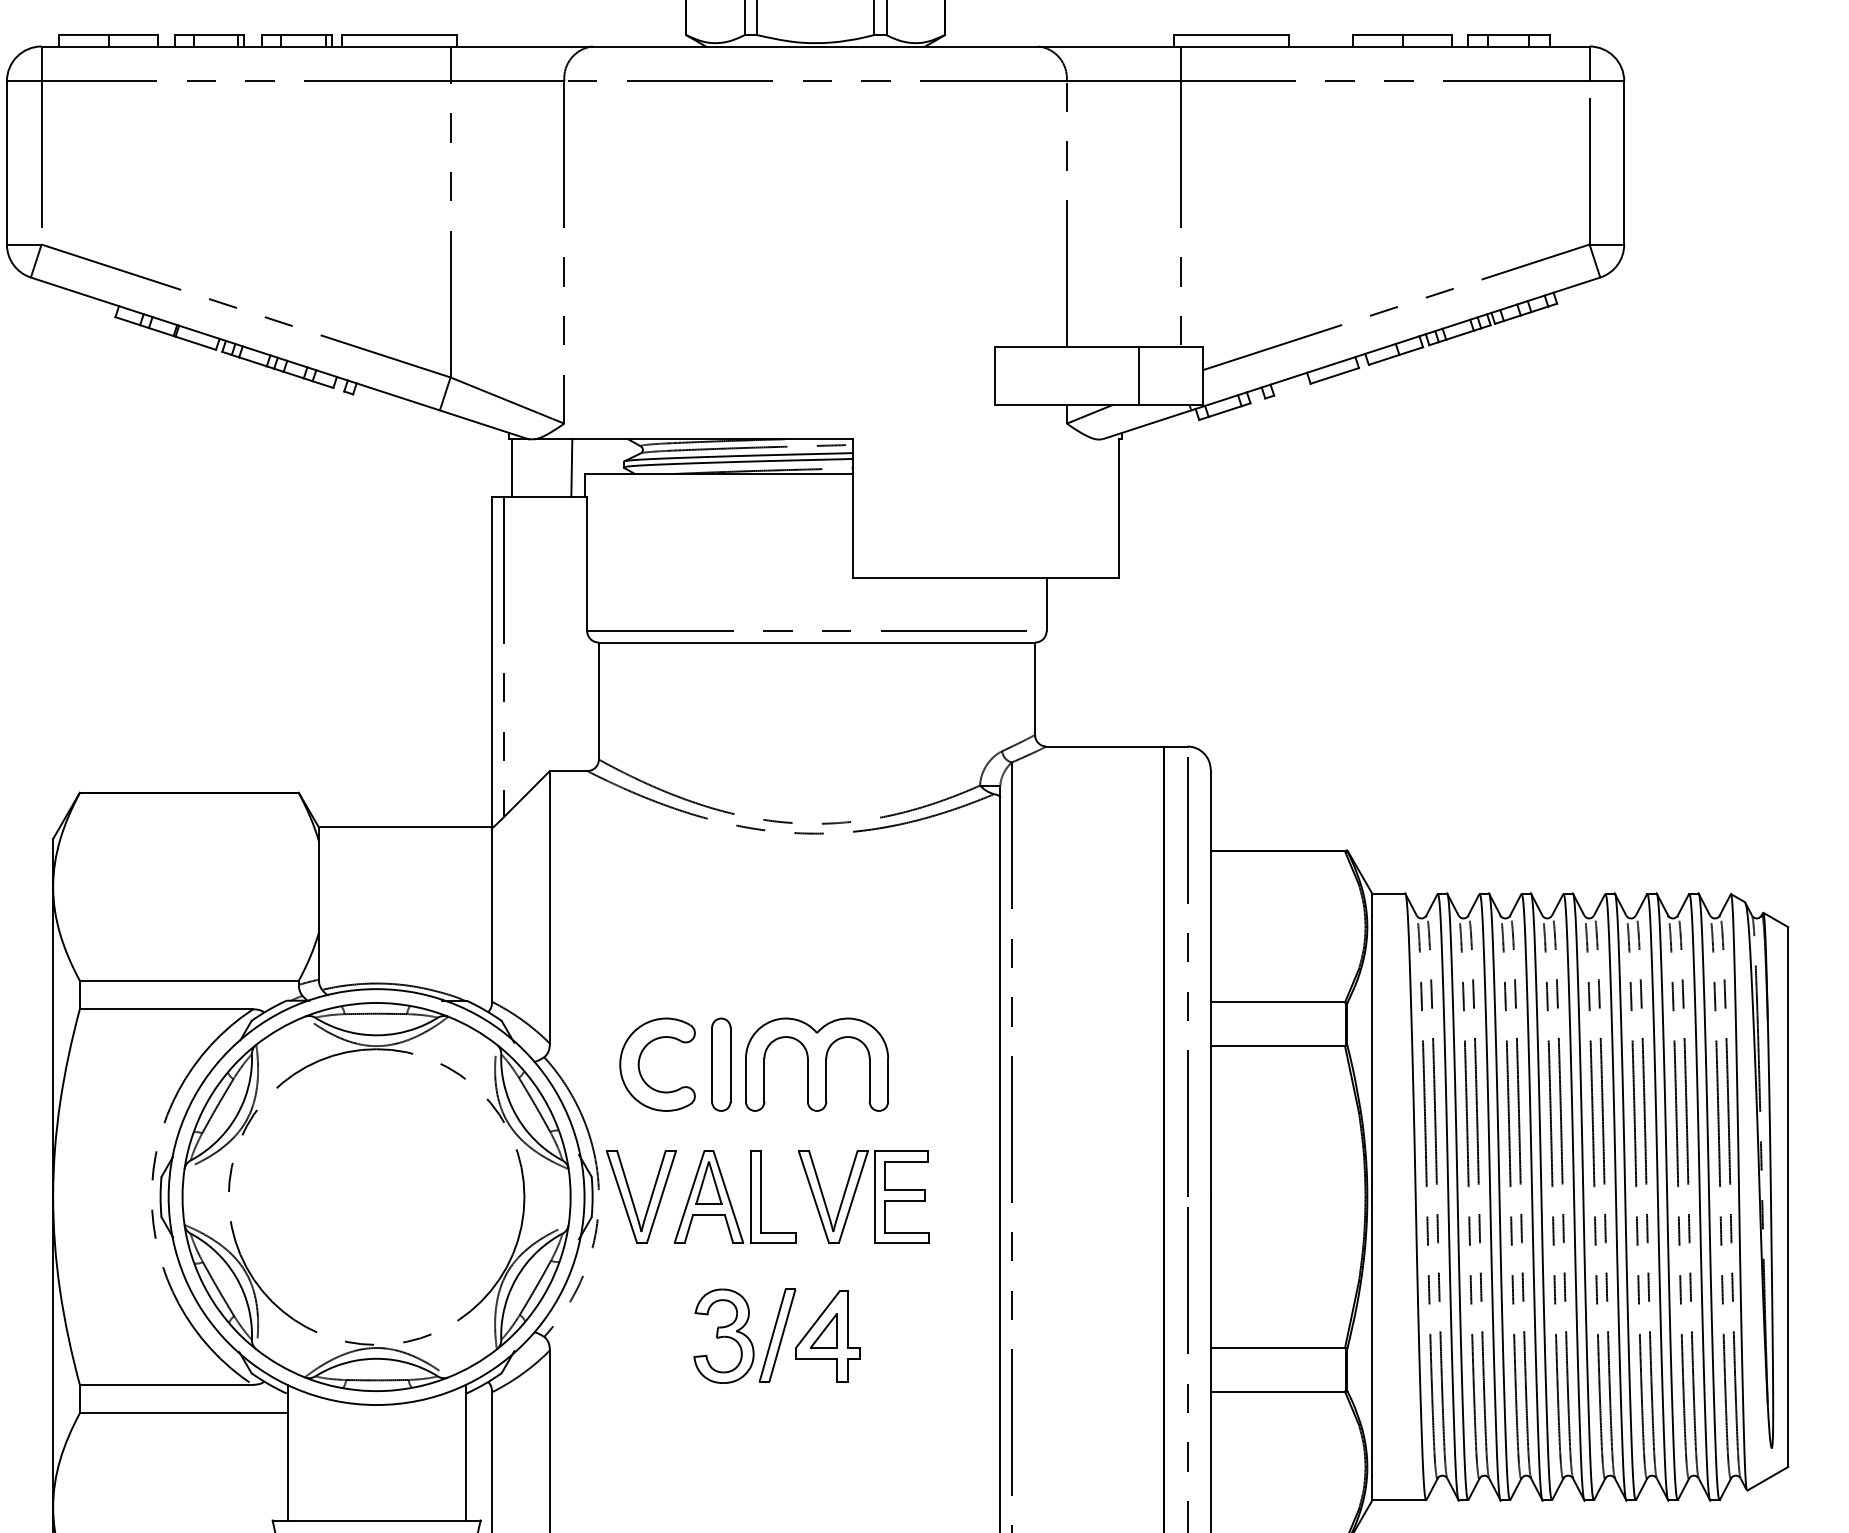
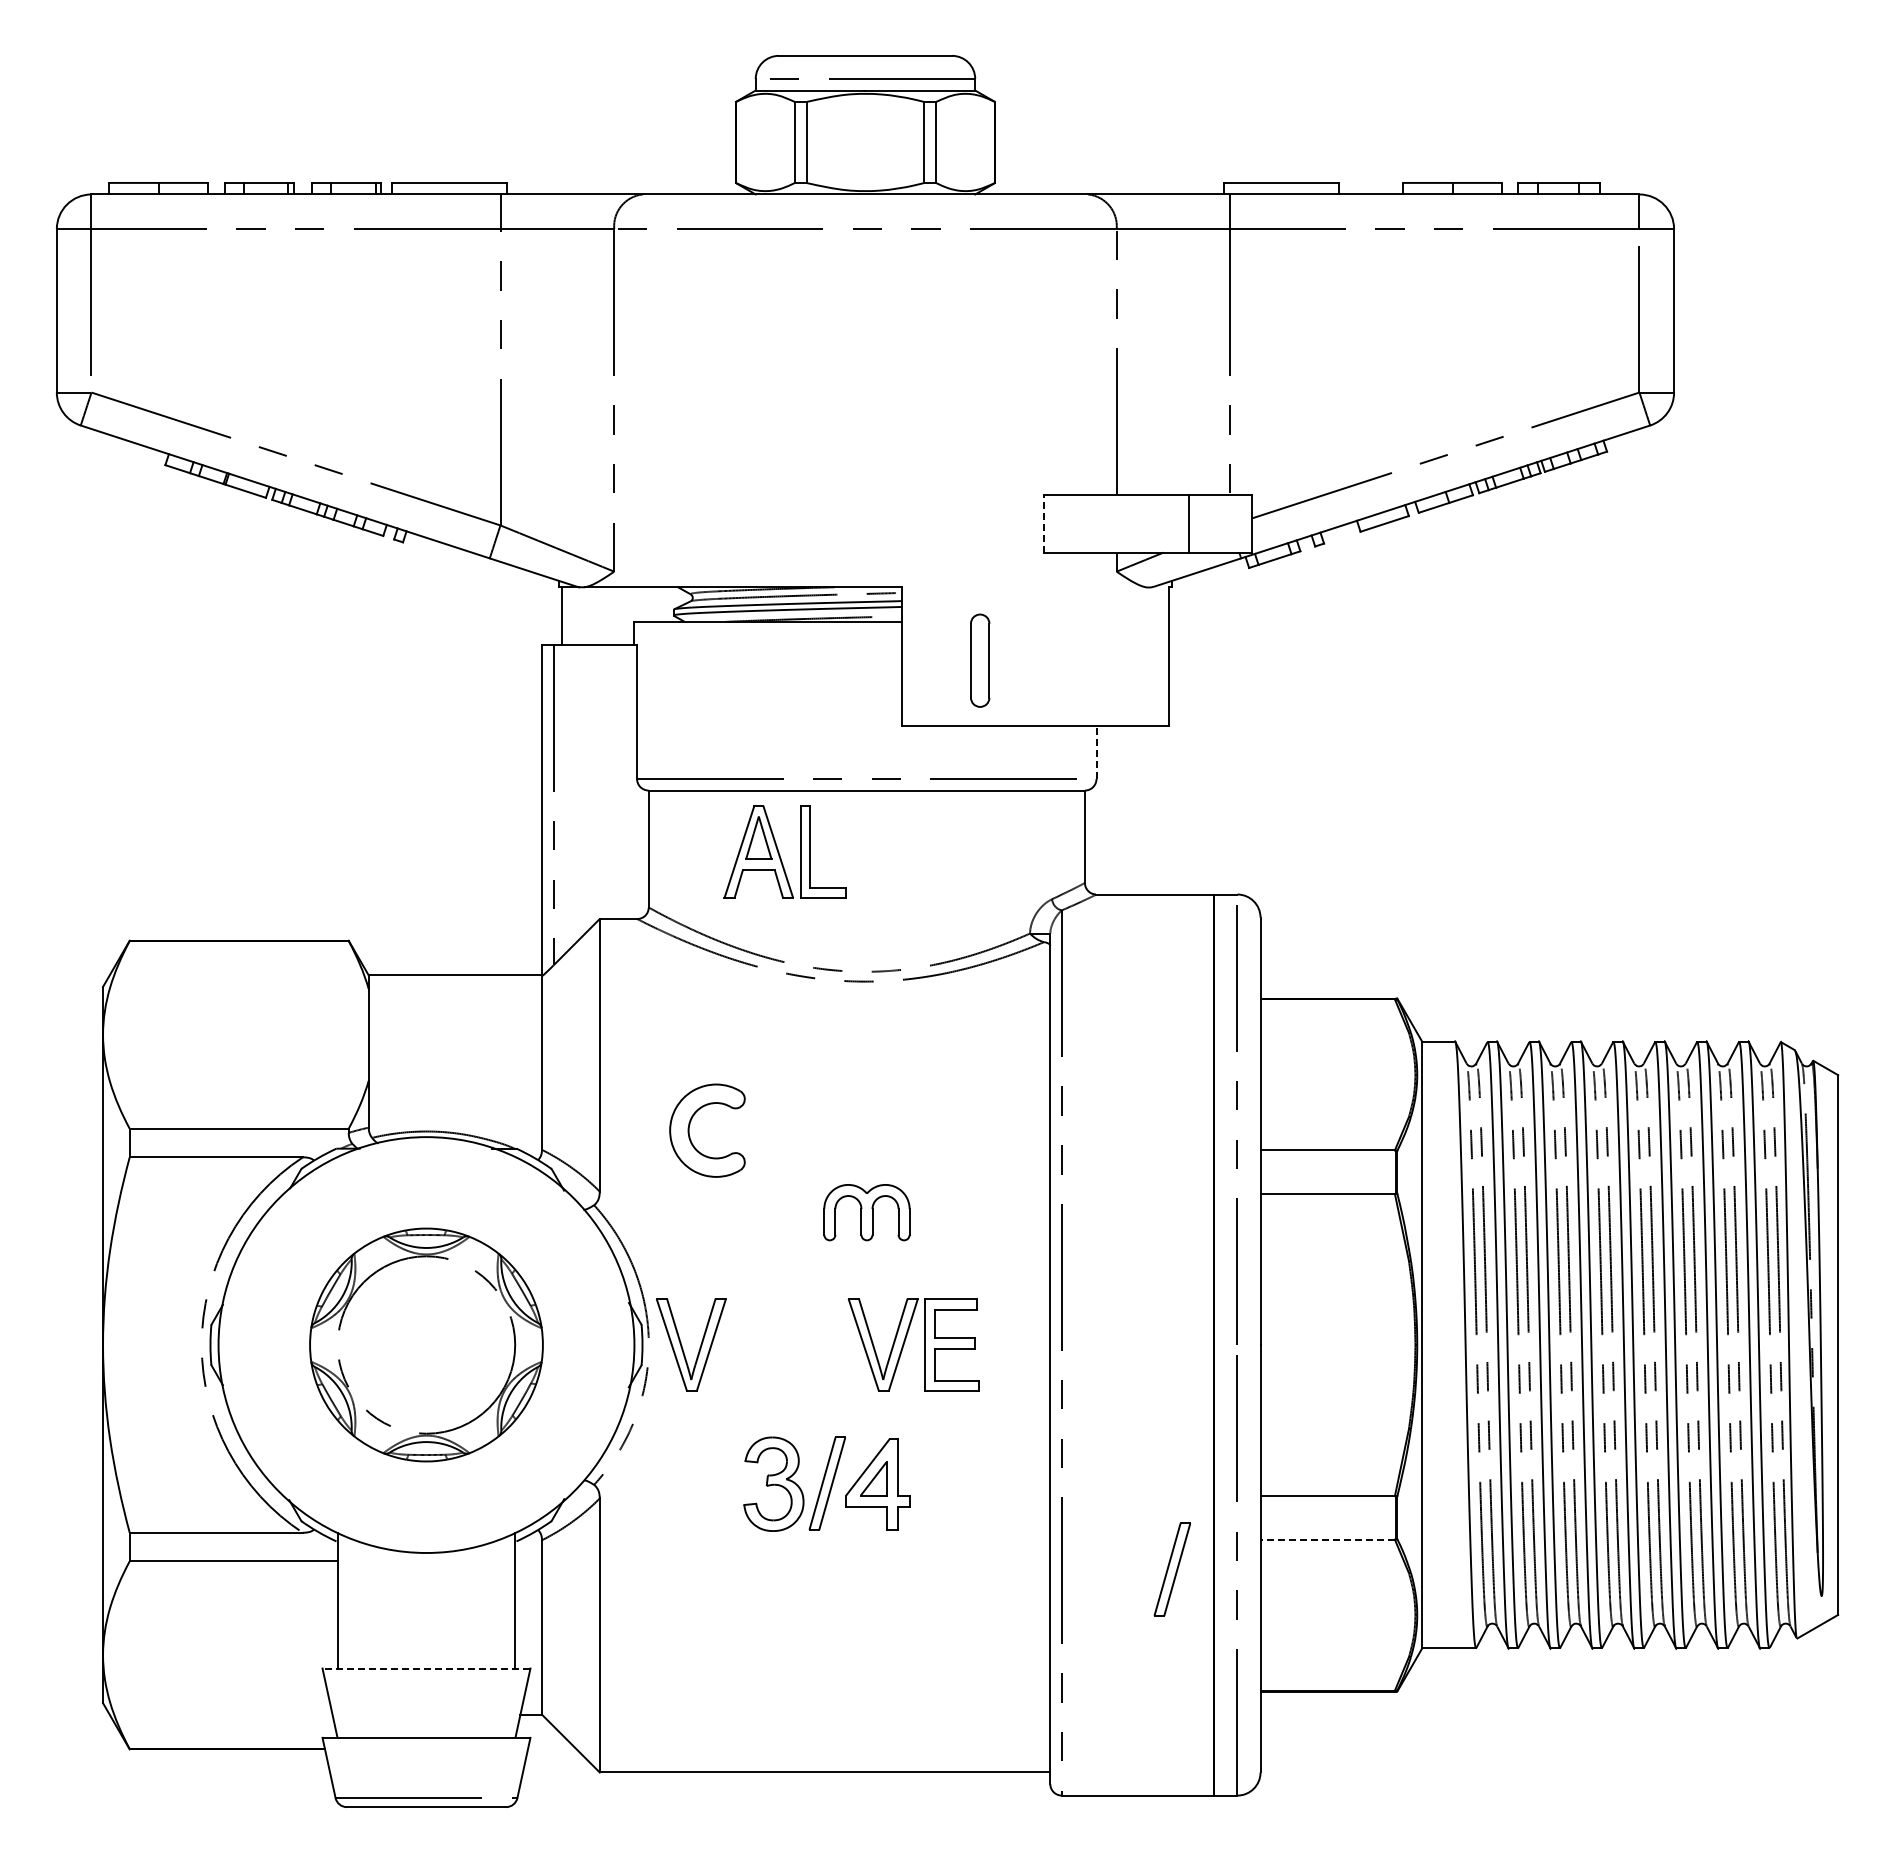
line: (994, 375) -> (1044, 523), solid -> dashed
line: (571, 468) -> (621, 616), removed
line: (1046, 604) -> (1096, 752), solid -> dashed
part: (639, 1064) -> (689, 1130), moved
part: (721, 1064) -> (980, 660), moved
part: (816, 1064) -> (866, 1212), size x0.6
part: (376, 1196) -> (426, 1344), size x0.6
part: (734, 1196) -> (784, 851), moved
line: (1277, 1391) -> (1327, 1539), solid -> dashed
part: (1121, 1421) -> (1171, 1569), added
line: (376, 1520) -> (426, 1668), solid -> dashed

